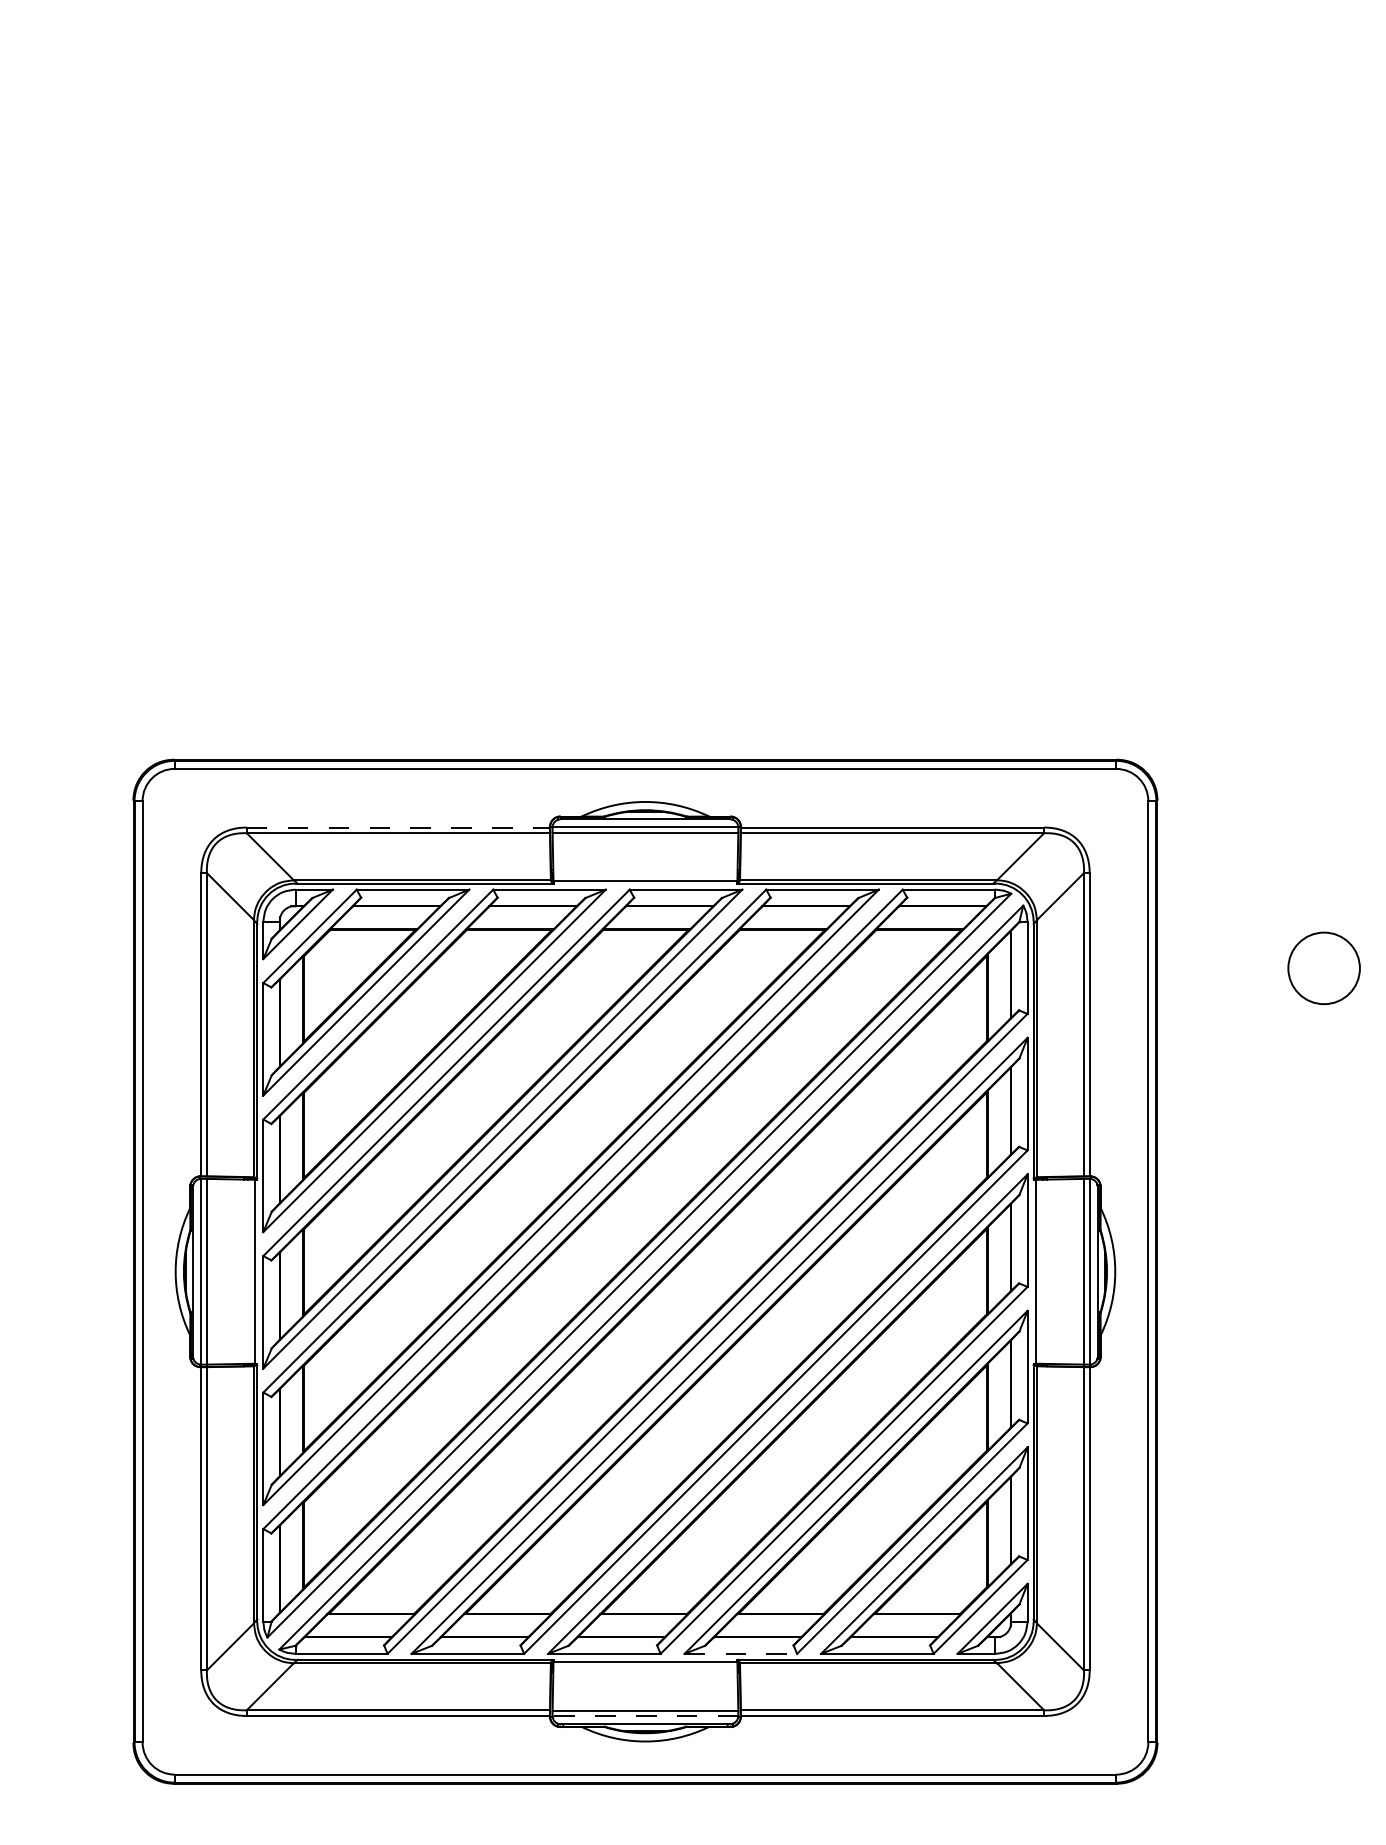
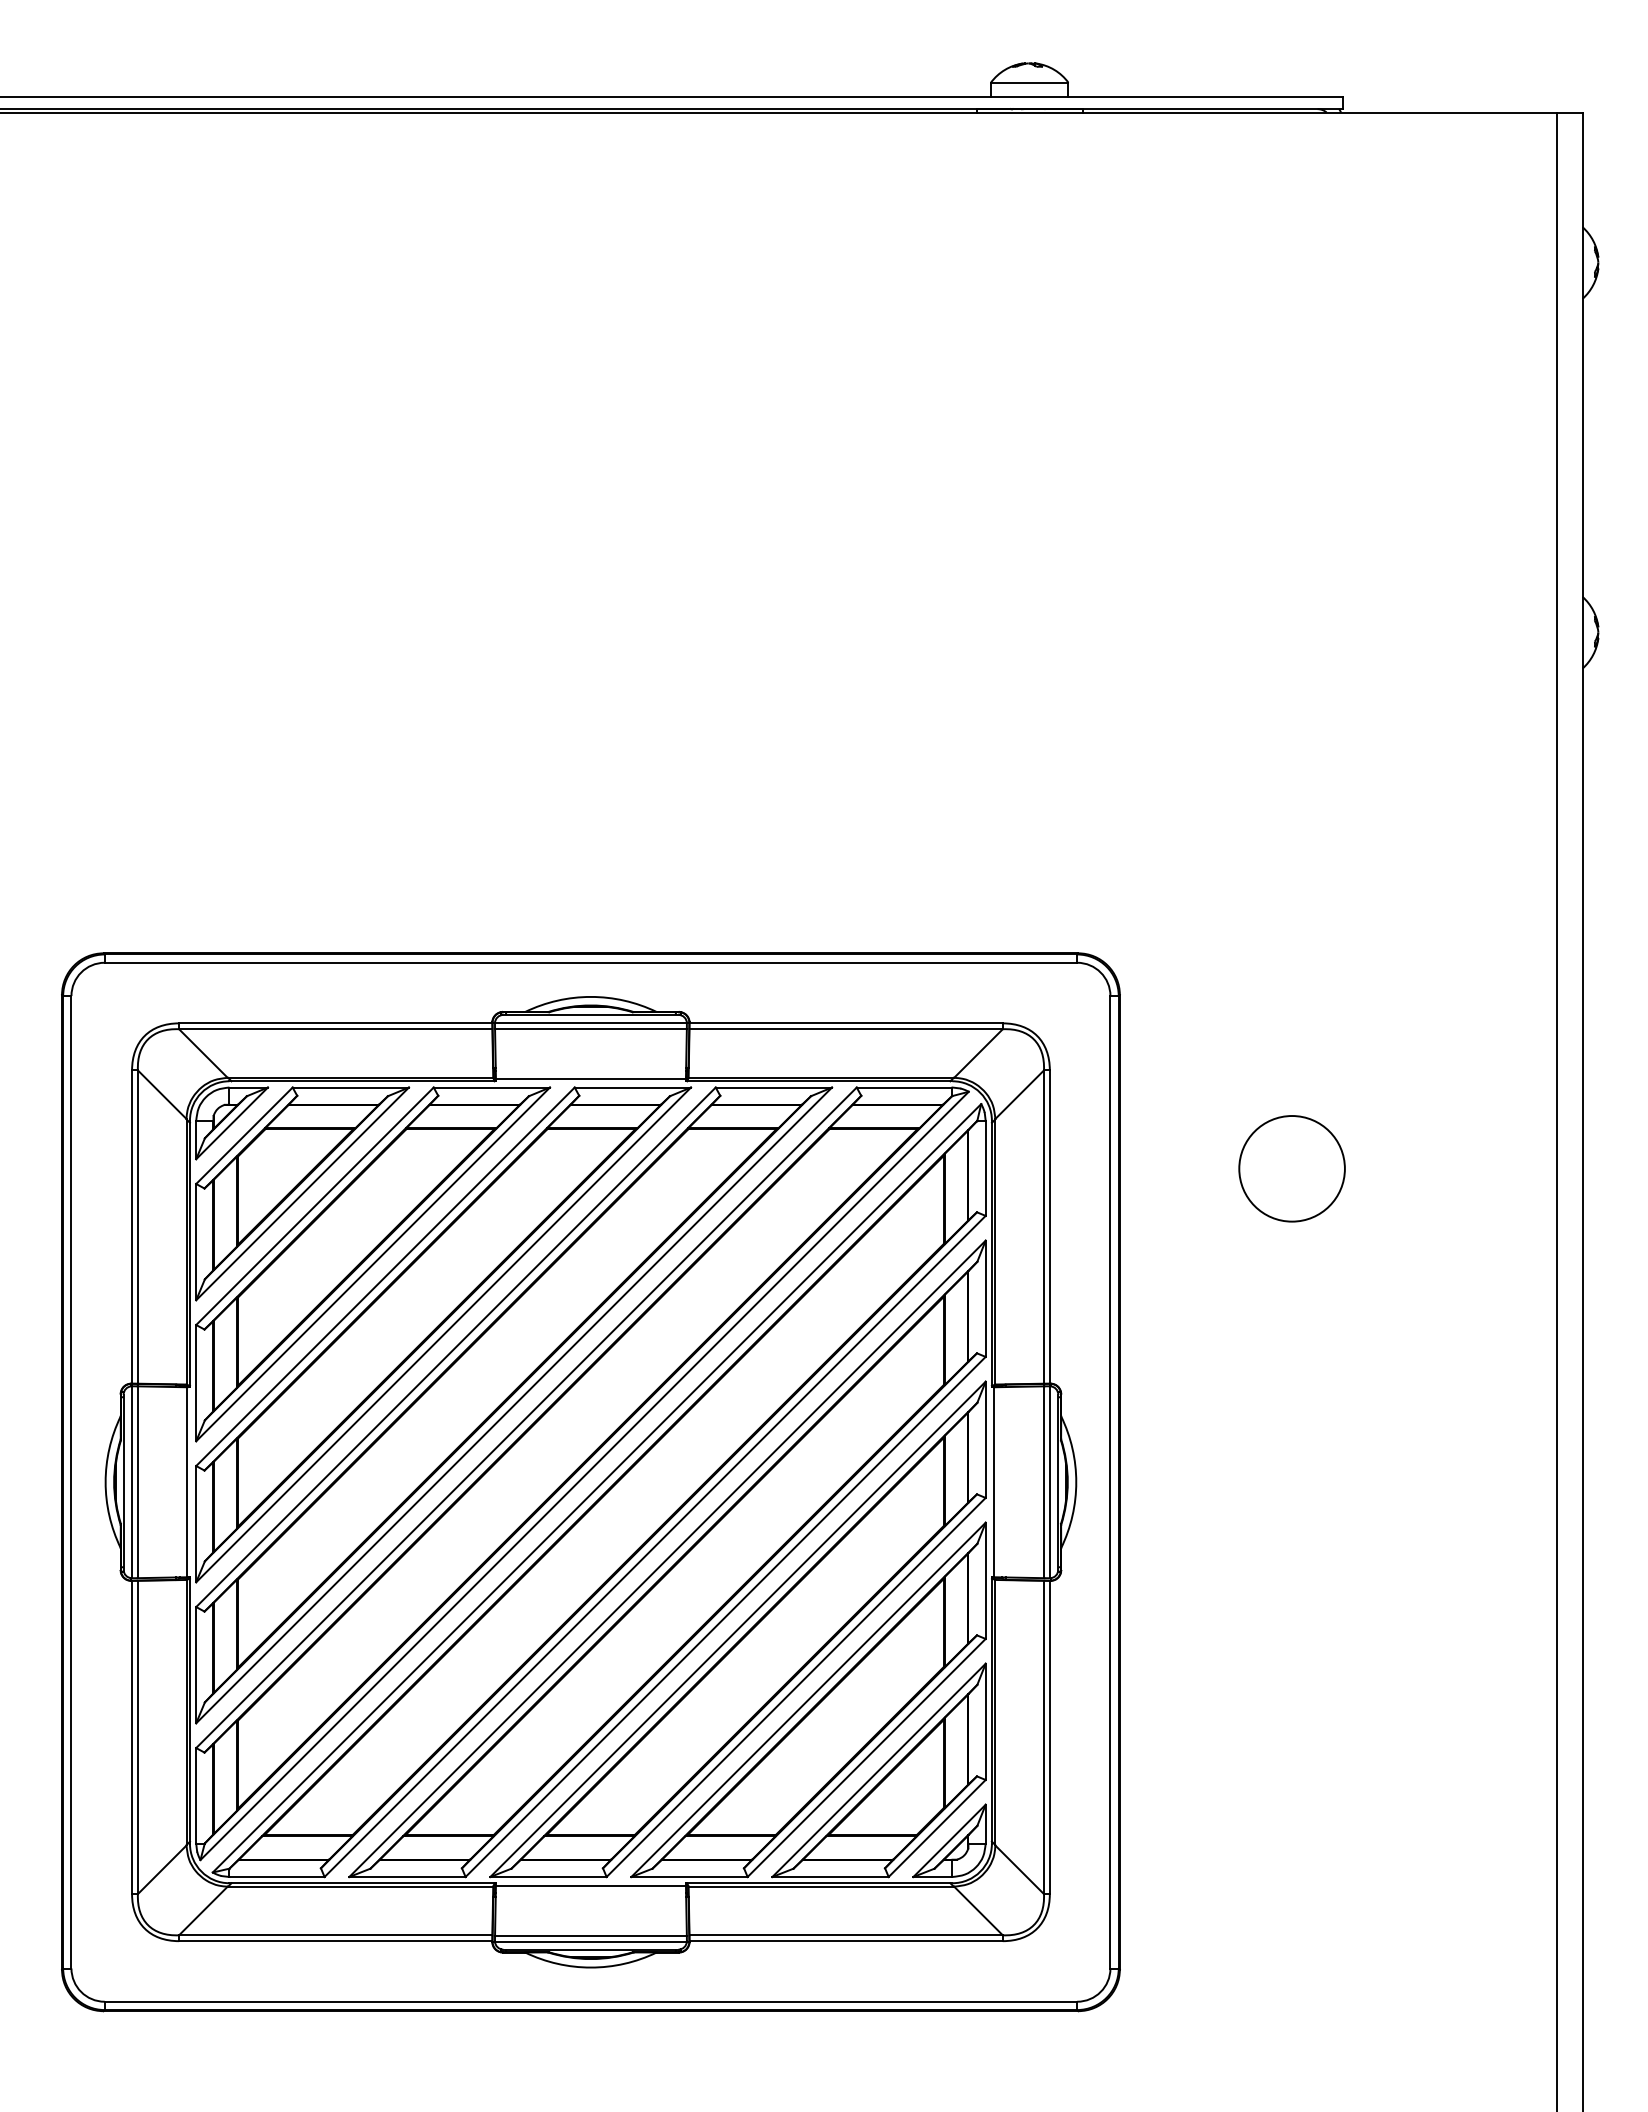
line: (398, 827) -> (335, 1023), dashed -> solid
circle: (1323, 968) -> (1291, 1168), size x1.43
line: (741, 1654) -> (690, 1877), dashed -> solid
line: (645, 1716) -> (590, 1941), dashed -> solid

